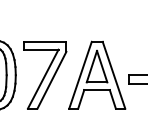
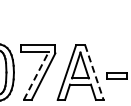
line: (114, 75) -> (94, 72), solid -> dashed
line: (43, 78) -> (36, 75), solid -> dashed

